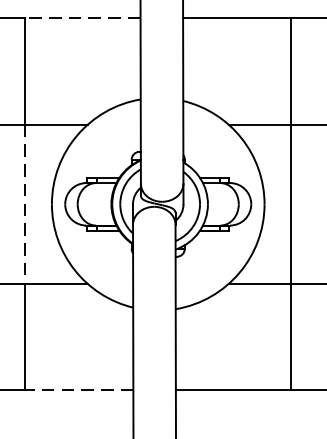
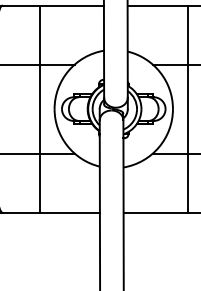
line: (82, 18) -> (71, 5), dashed -> solid
line: (24, 205) -> (39, 109), dashed -> solid
line: (78, 390) -> (69, 212), dashed -> solid

